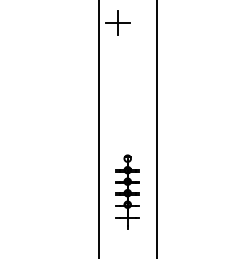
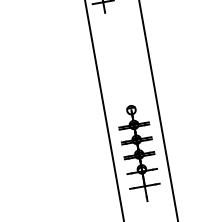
part: (127, 191) -> (138, 152), size x1.43

